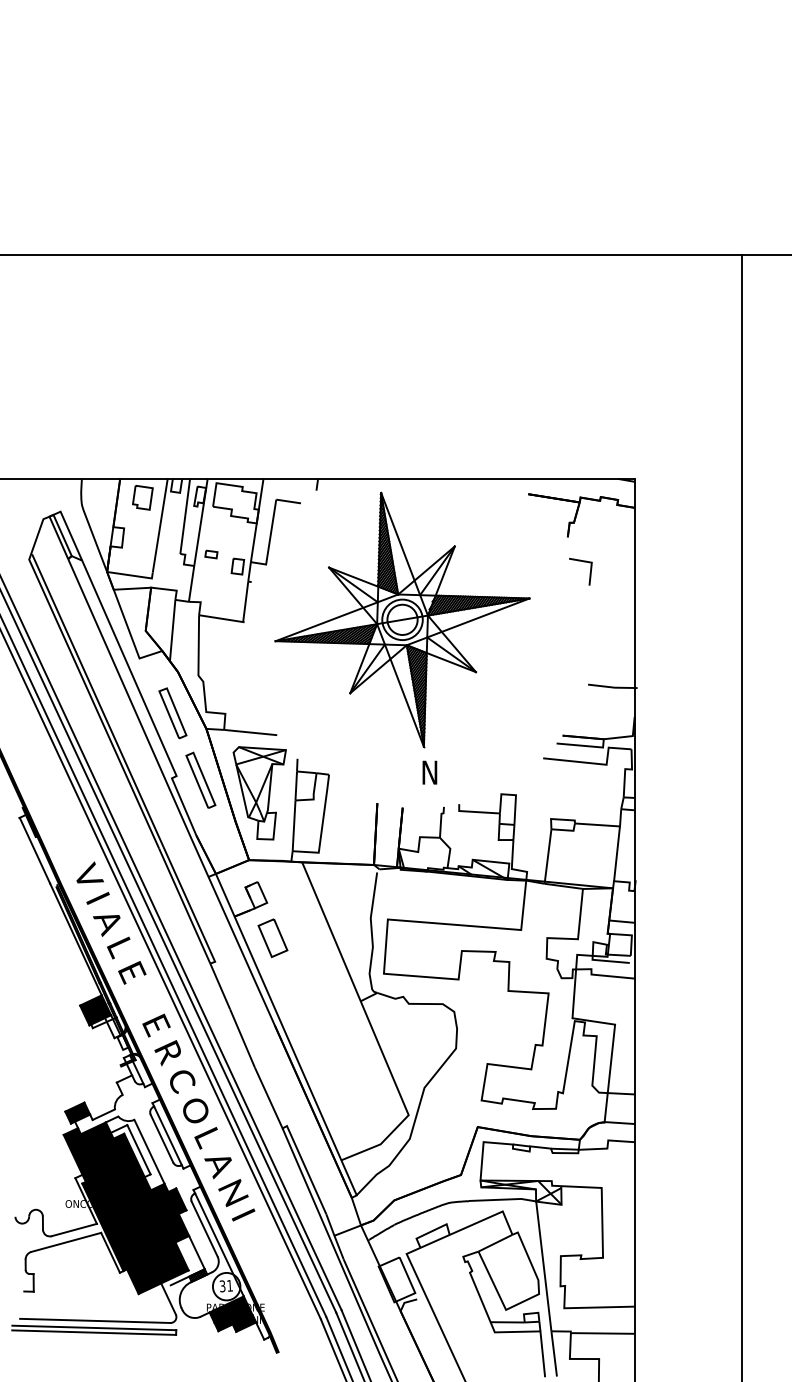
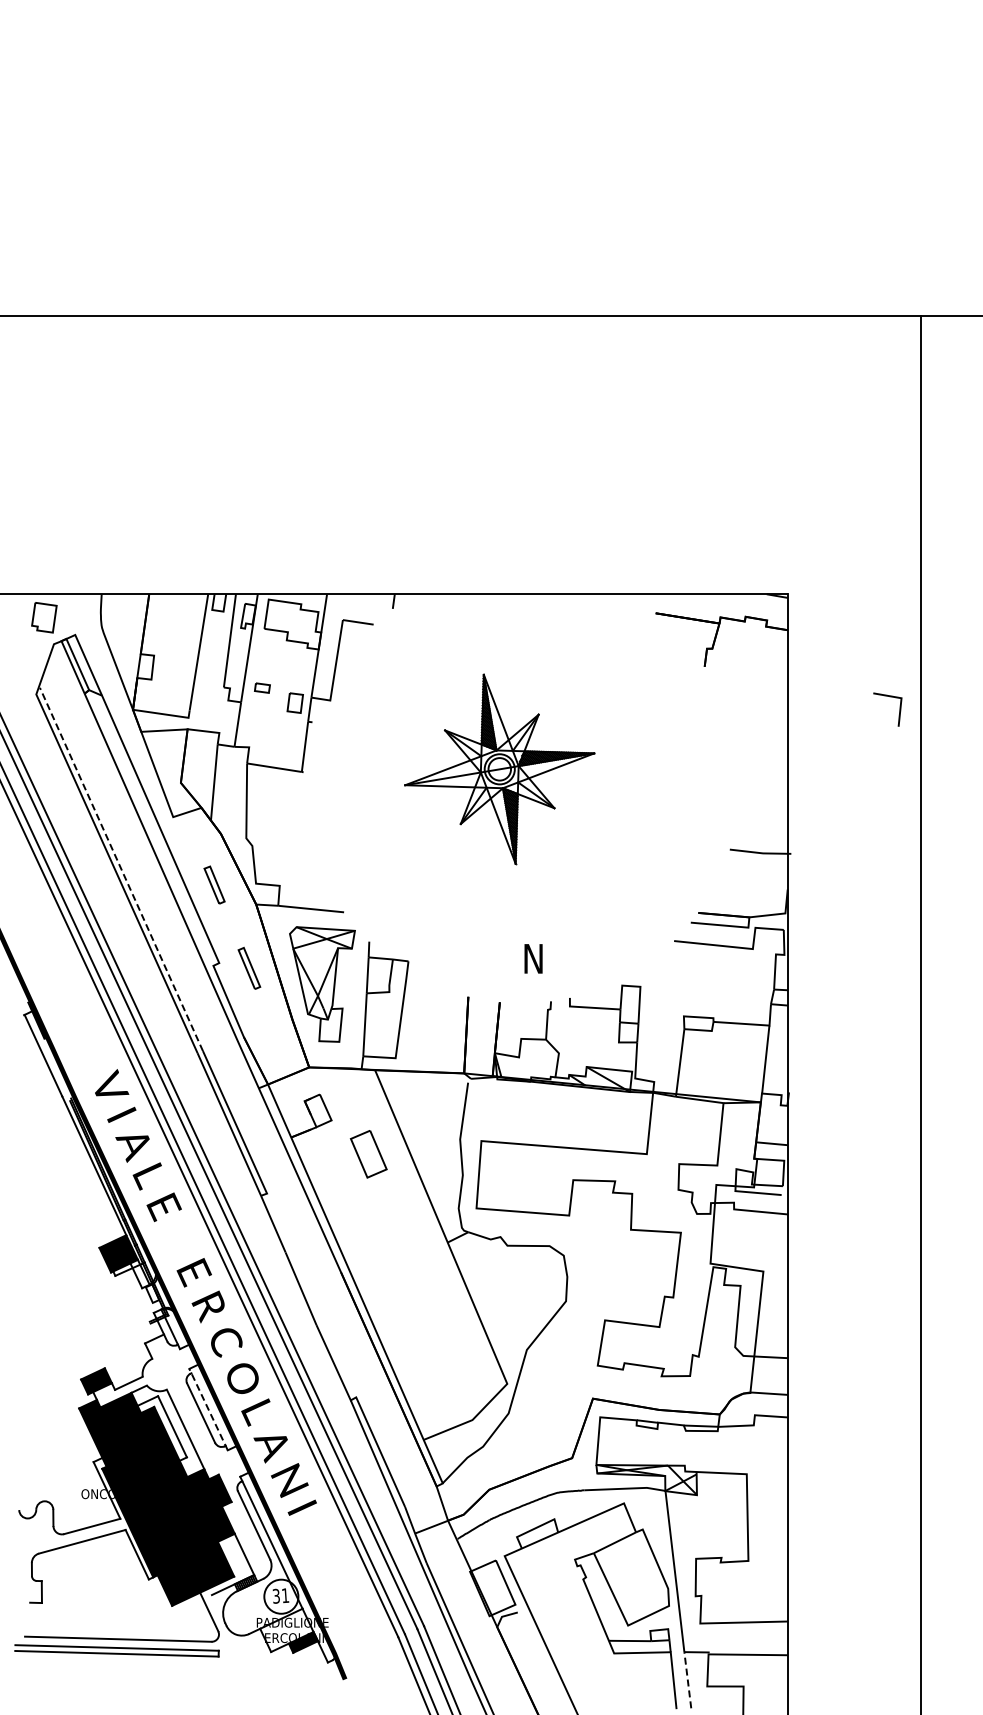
part: (142, 497) -> (44, 617), moved
line: (590, 571) -> (899, 709), moved
part: (402, 620) -> (499, 769), size x0.6
line: (97, 700) -> (121, 869), solid -> dashed
part: (172, 712) -> (214, 884), size x0.6
part: (200, 780) -> (249, 968), size x0.6
part: (272, 938) -> (368, 1154), moved
line: (167, 1135) -> (208, 1409), solid -> dashed
fill: (230, 1313) -> (286, 1630), removed
line: (553, 1353) -> (687, 1679), solid -> dashed

